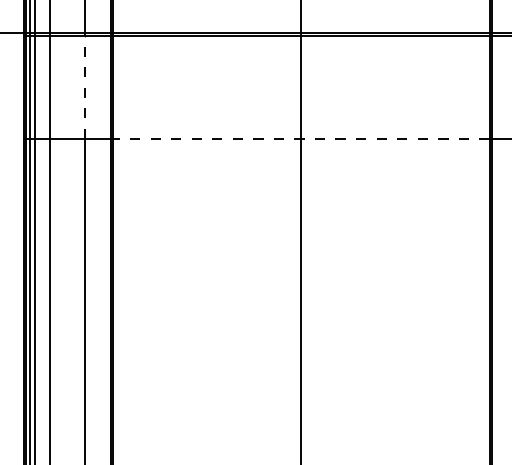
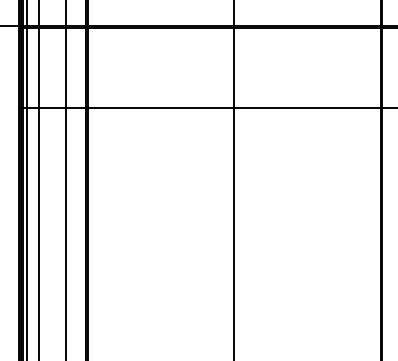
line: (84, 87) -> (65, 67), dashed -> solid
line: (300, 139) -> (233, 108), dashed -> solid

